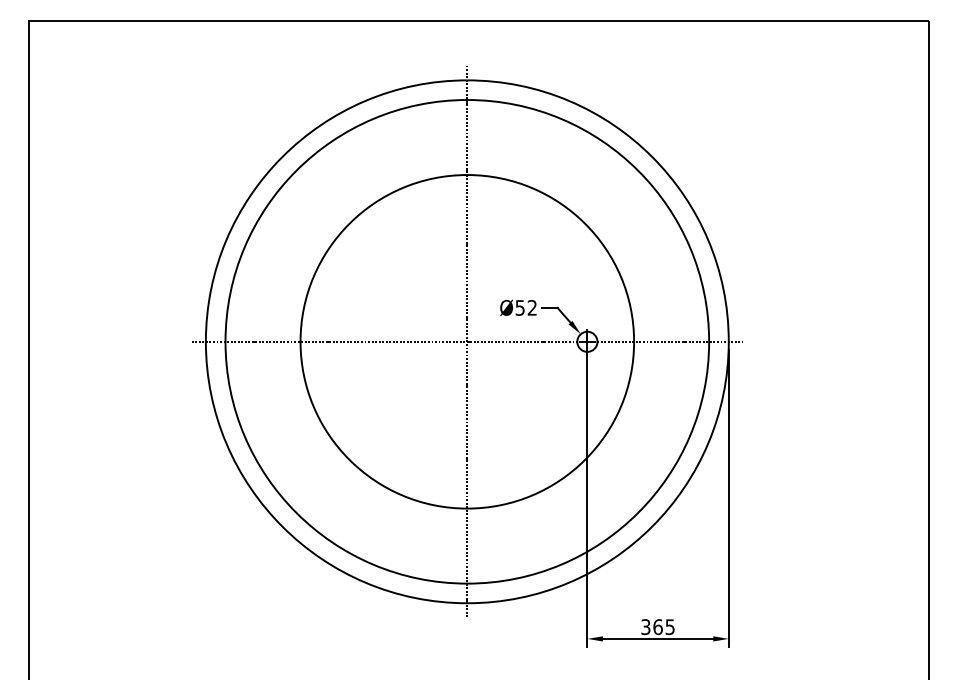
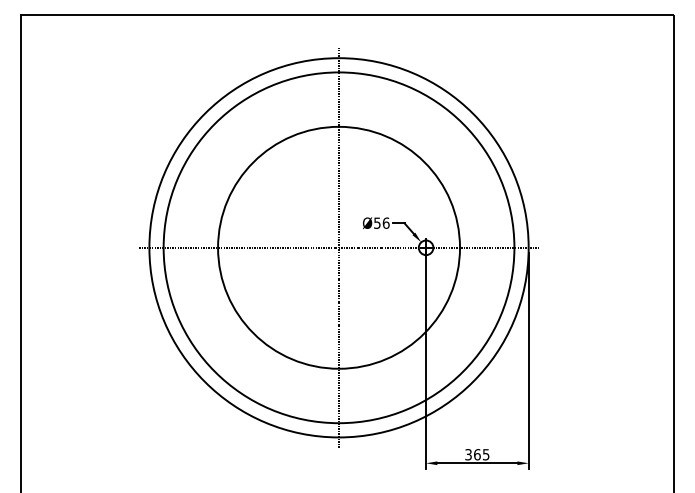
text: (532, 307) -> (386, 222), Ø52 -> Ø56

